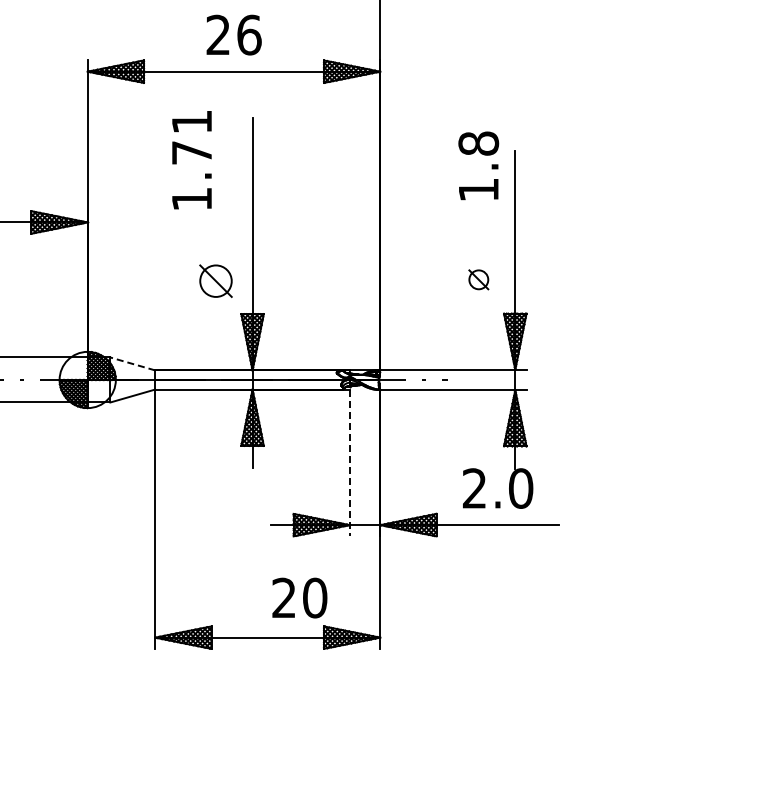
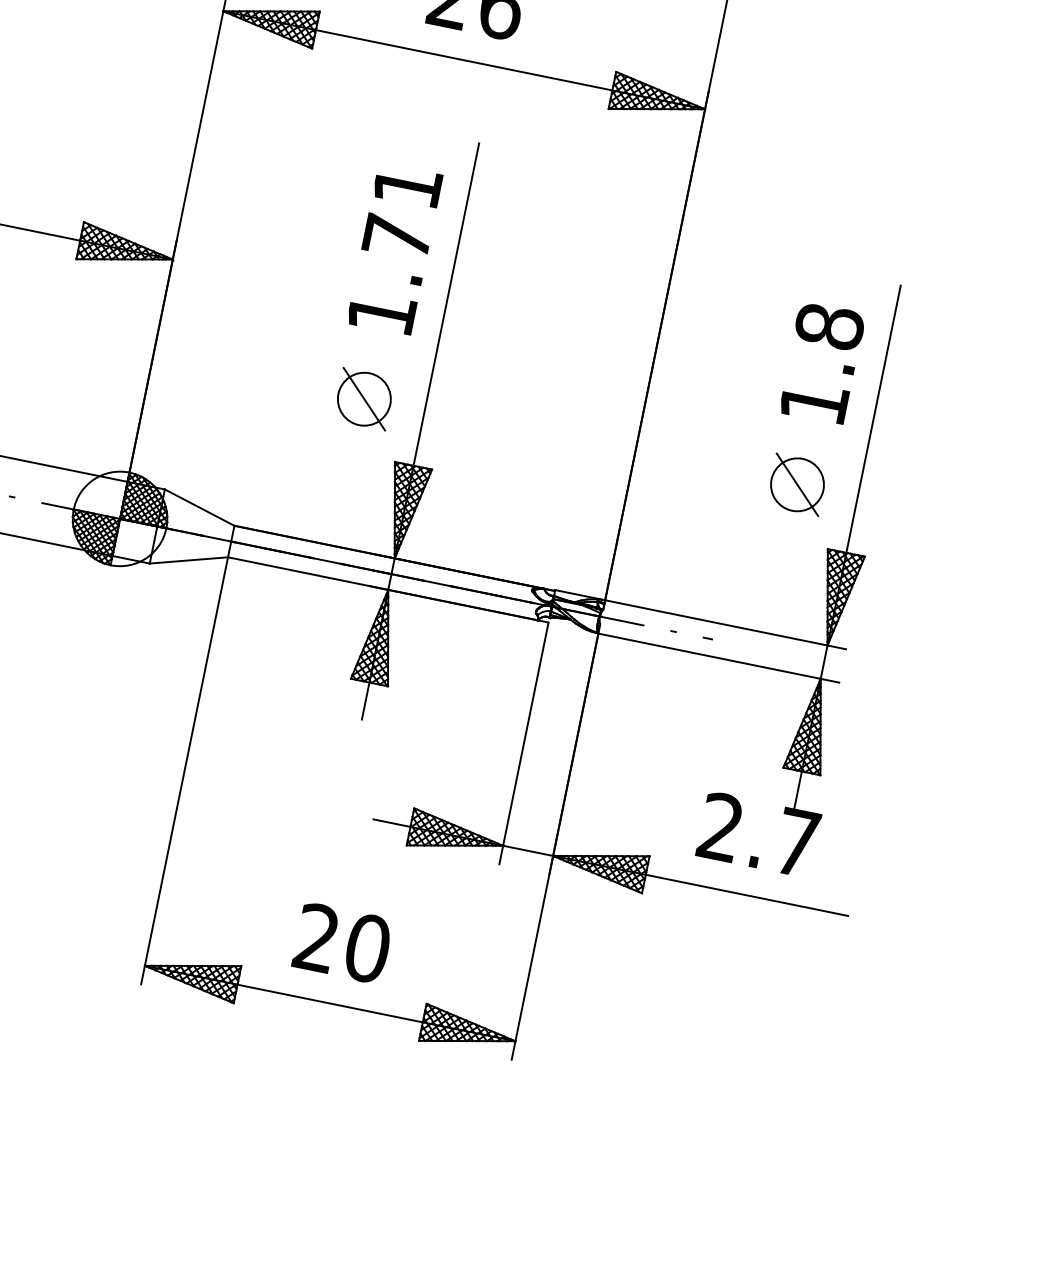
text: (191, 160) -> (393, 249), moved
text: (478, 165) -> (821, 362), moved
part: (478, 279) -> (797, 484), size x1.67
line: (132, 363) -> (199, 506), dashed -> solid
line: (349, 463) -> (523, 744), dashed -> solid
text: (521, 488) -> (797, 842), 2.0 -> 2.7
text: (299, 597) -> (342, 942), moved

